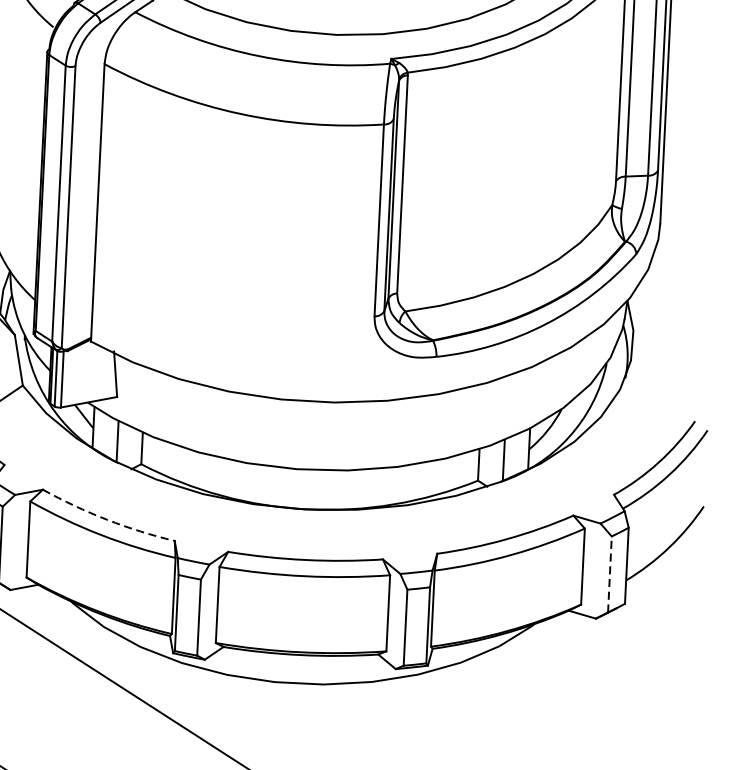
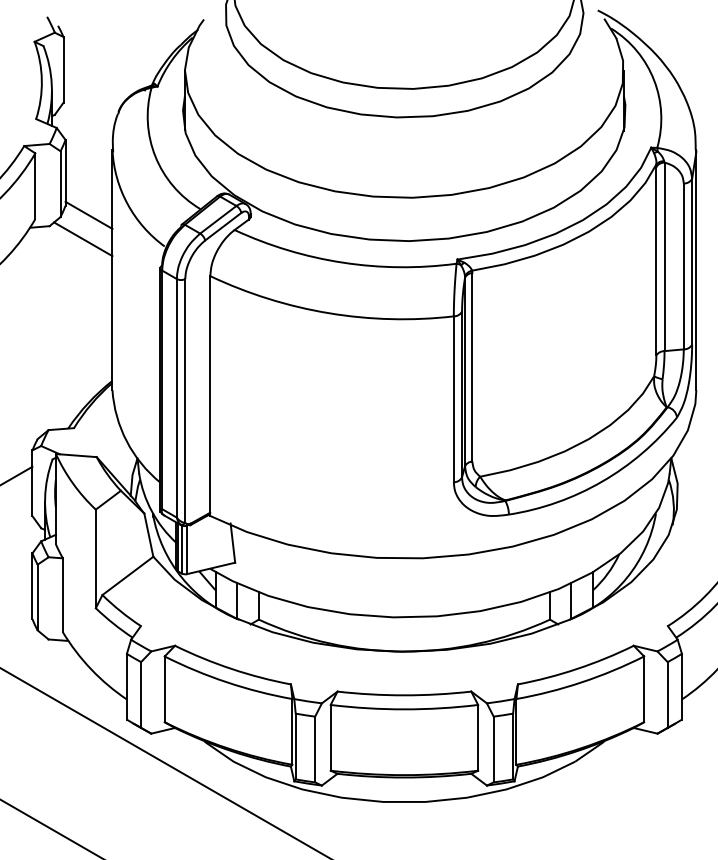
arc: (106, 519) -> (231, 668), dashed -> solid
line: (609, 573) -> (667, 694), dashed -> solid

